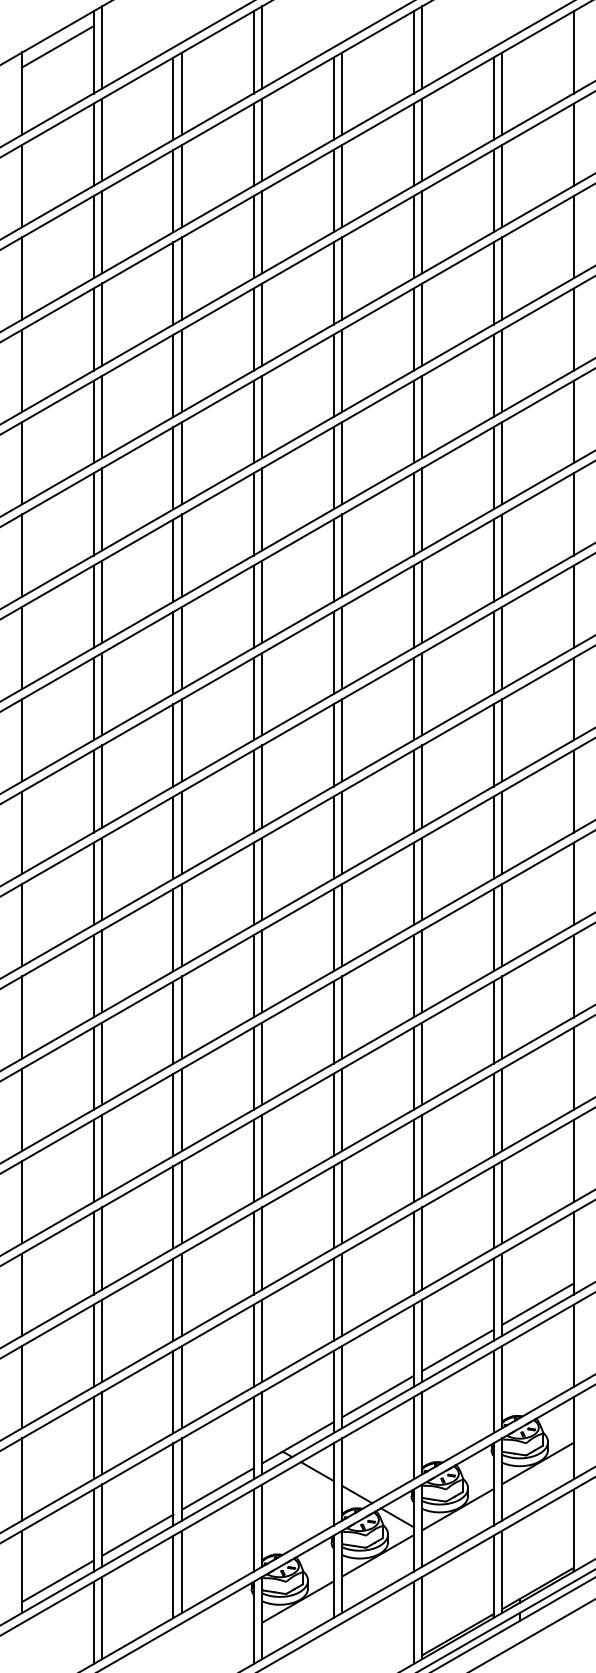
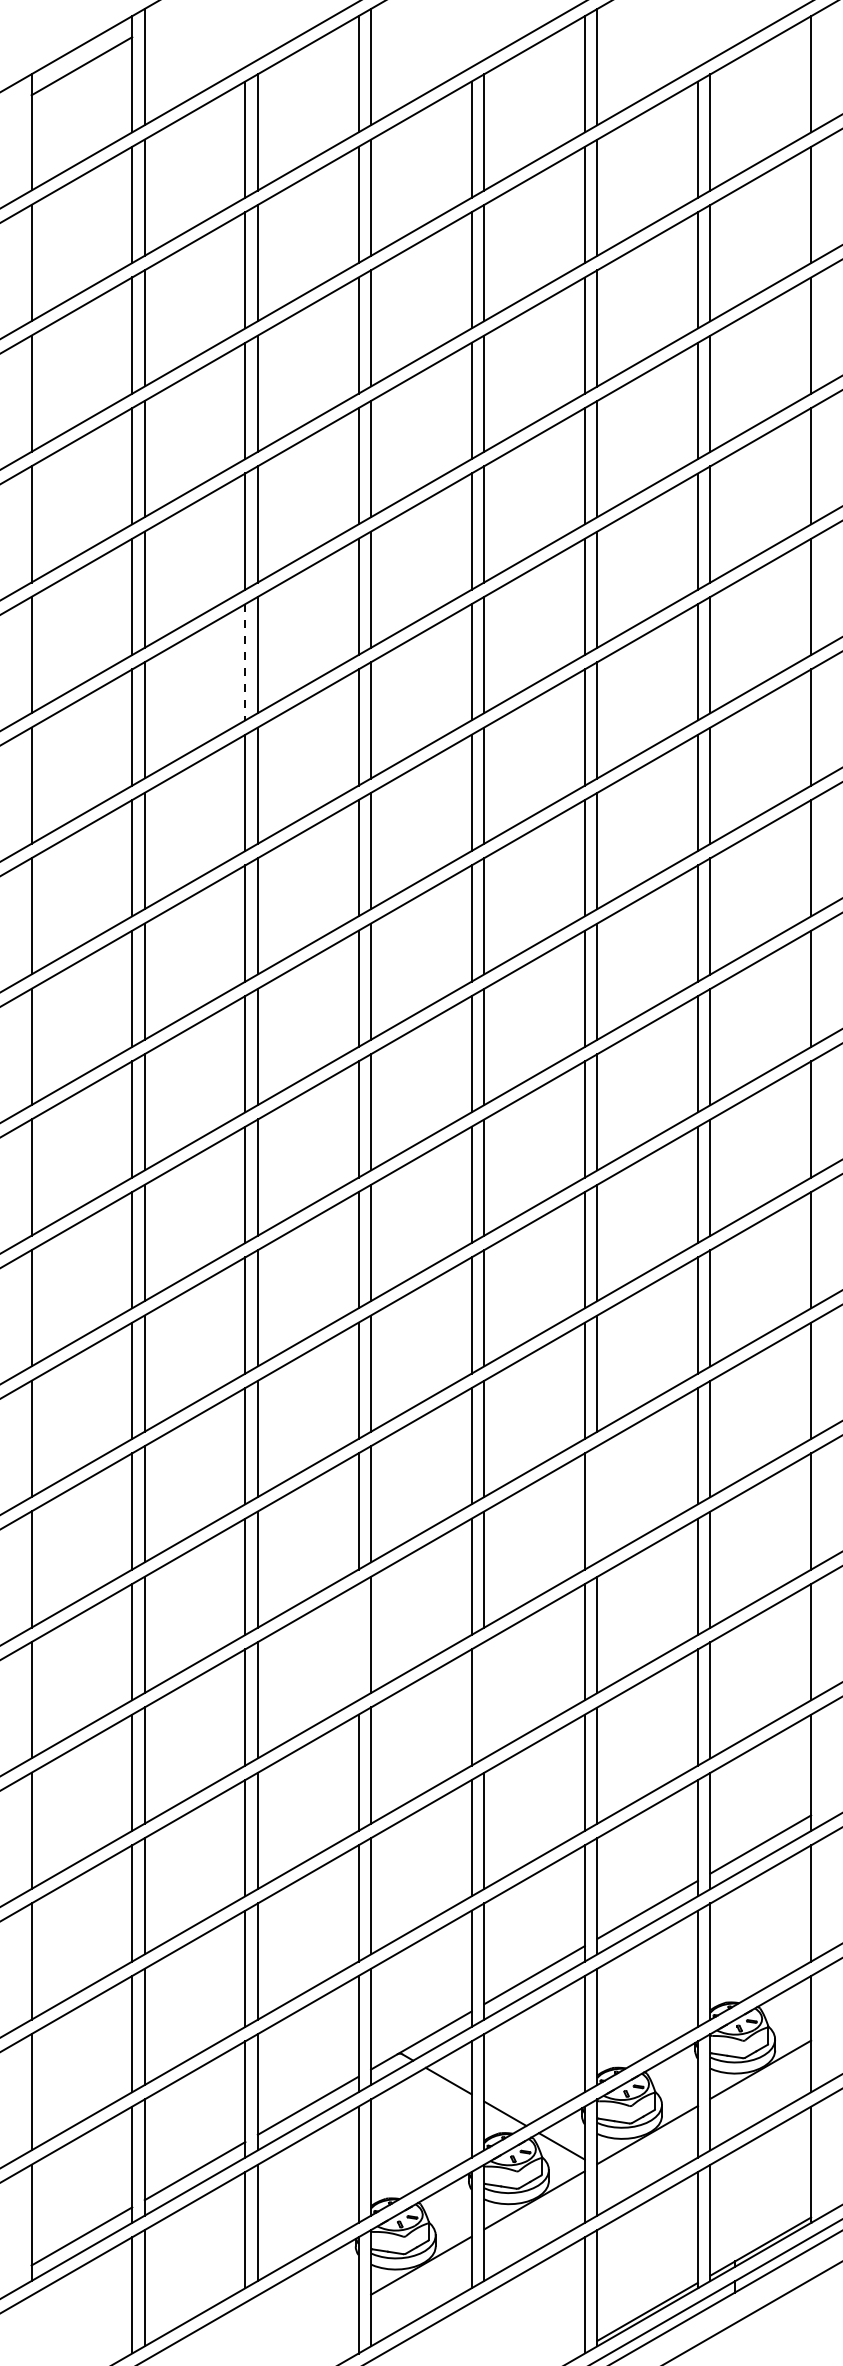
line: (173, 468) -> (245, 662), solid -> dashed
line: (422, 1063) -> (597, 1504), removed
line: (253, 1161) -> (358, 1642), removed
line: (342, 1202) -> (484, 1700), removed

